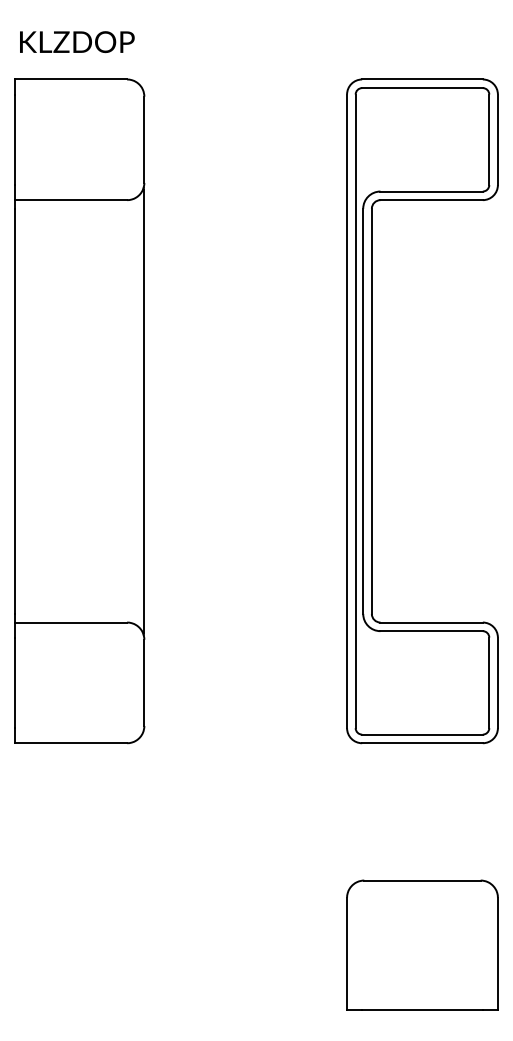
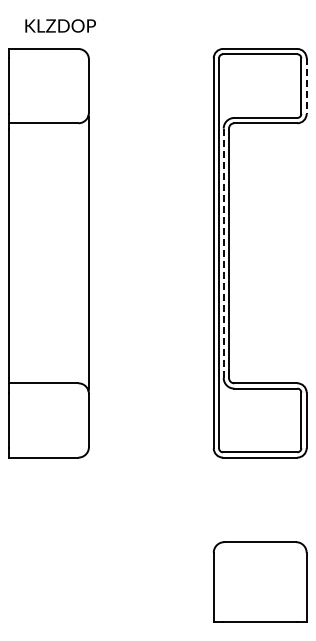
text: (77, 41) -> (60, 25), moved
line: (497, 140) -> (306, 86), solid -> dashed
line: (362, 411) -> (223, 253), solid -> dashed

